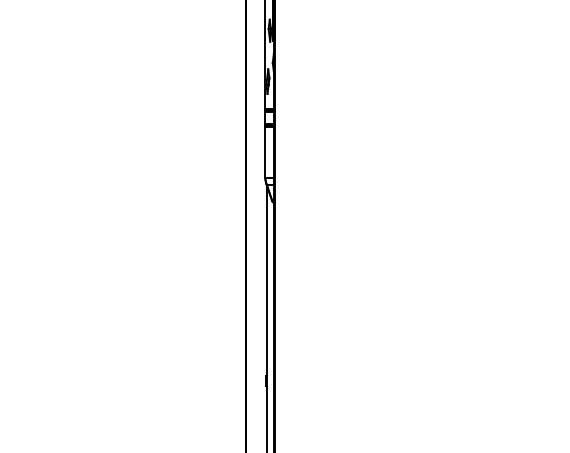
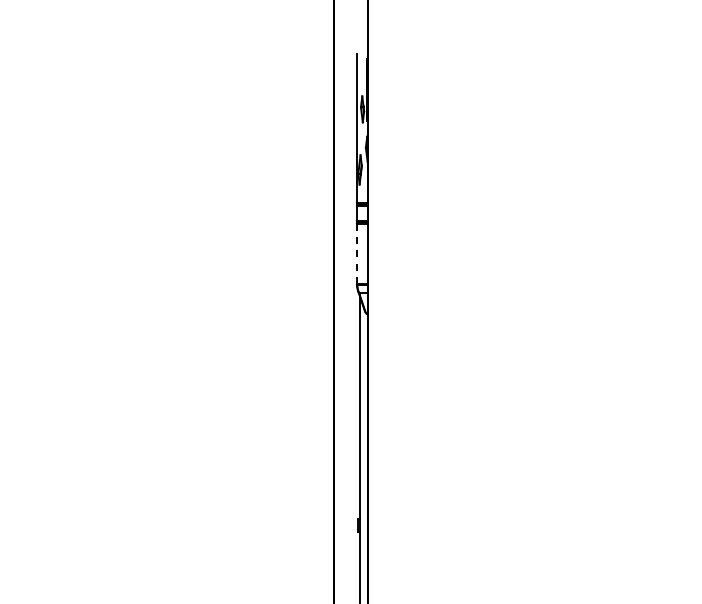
line: (265, 152) -> (357, 254), solid -> dashed

